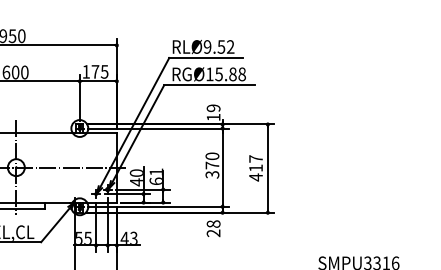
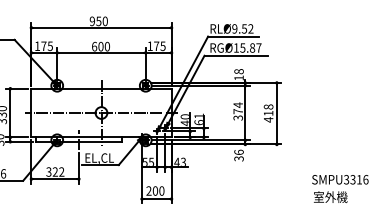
text: (241, 73) -> (258, 47), RGØ15.88 -> RGØ15.87
text: (212, 108) -> (238, 71), 19 -> 18
text: (211, 155) -> (237, 104), 370 -> 374
text: (255, 158) -> (268, 106), 417 -> 418
text: (212, 228) -> (238, 155), 28 -> 36

